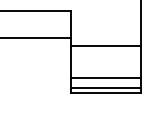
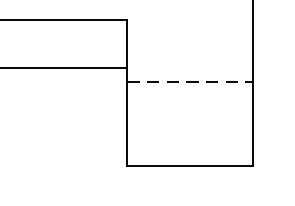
line: (106, 45) -> (190, 81), solid -> dashed
line: (106, 77) -> (190, 138), removed
line: (106, 88) -> (190, 158), removed

